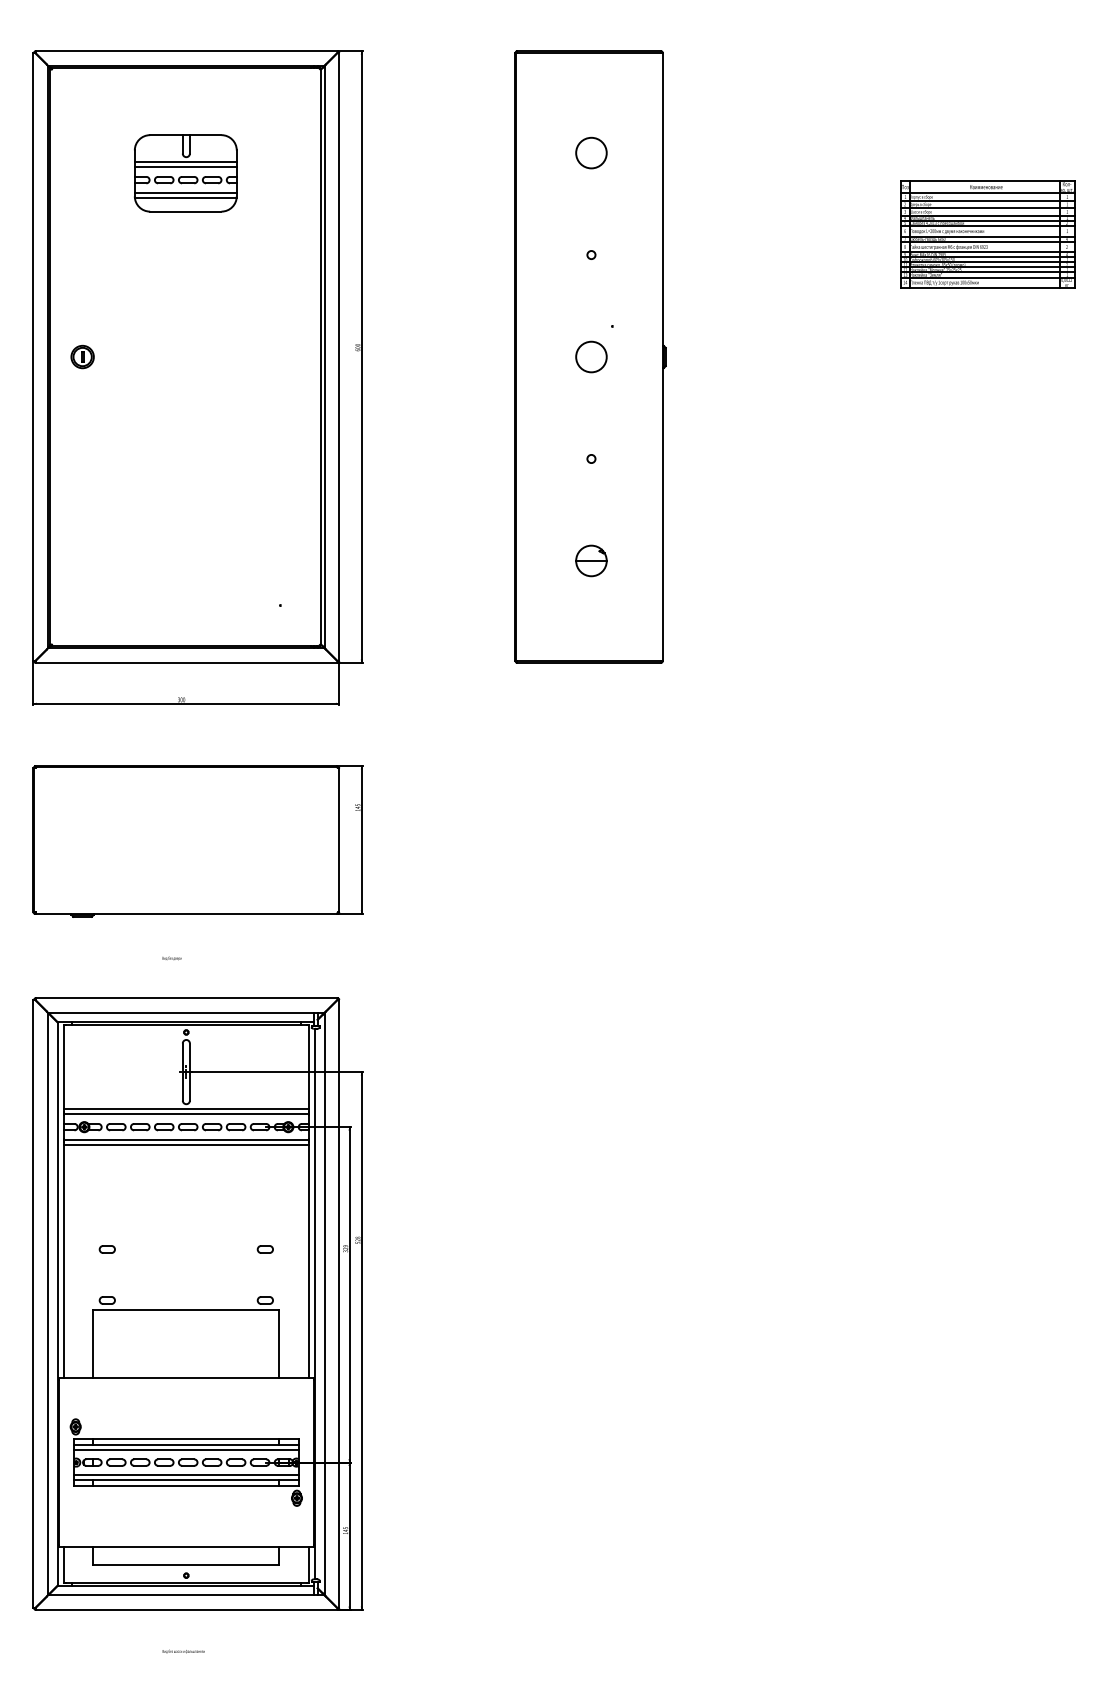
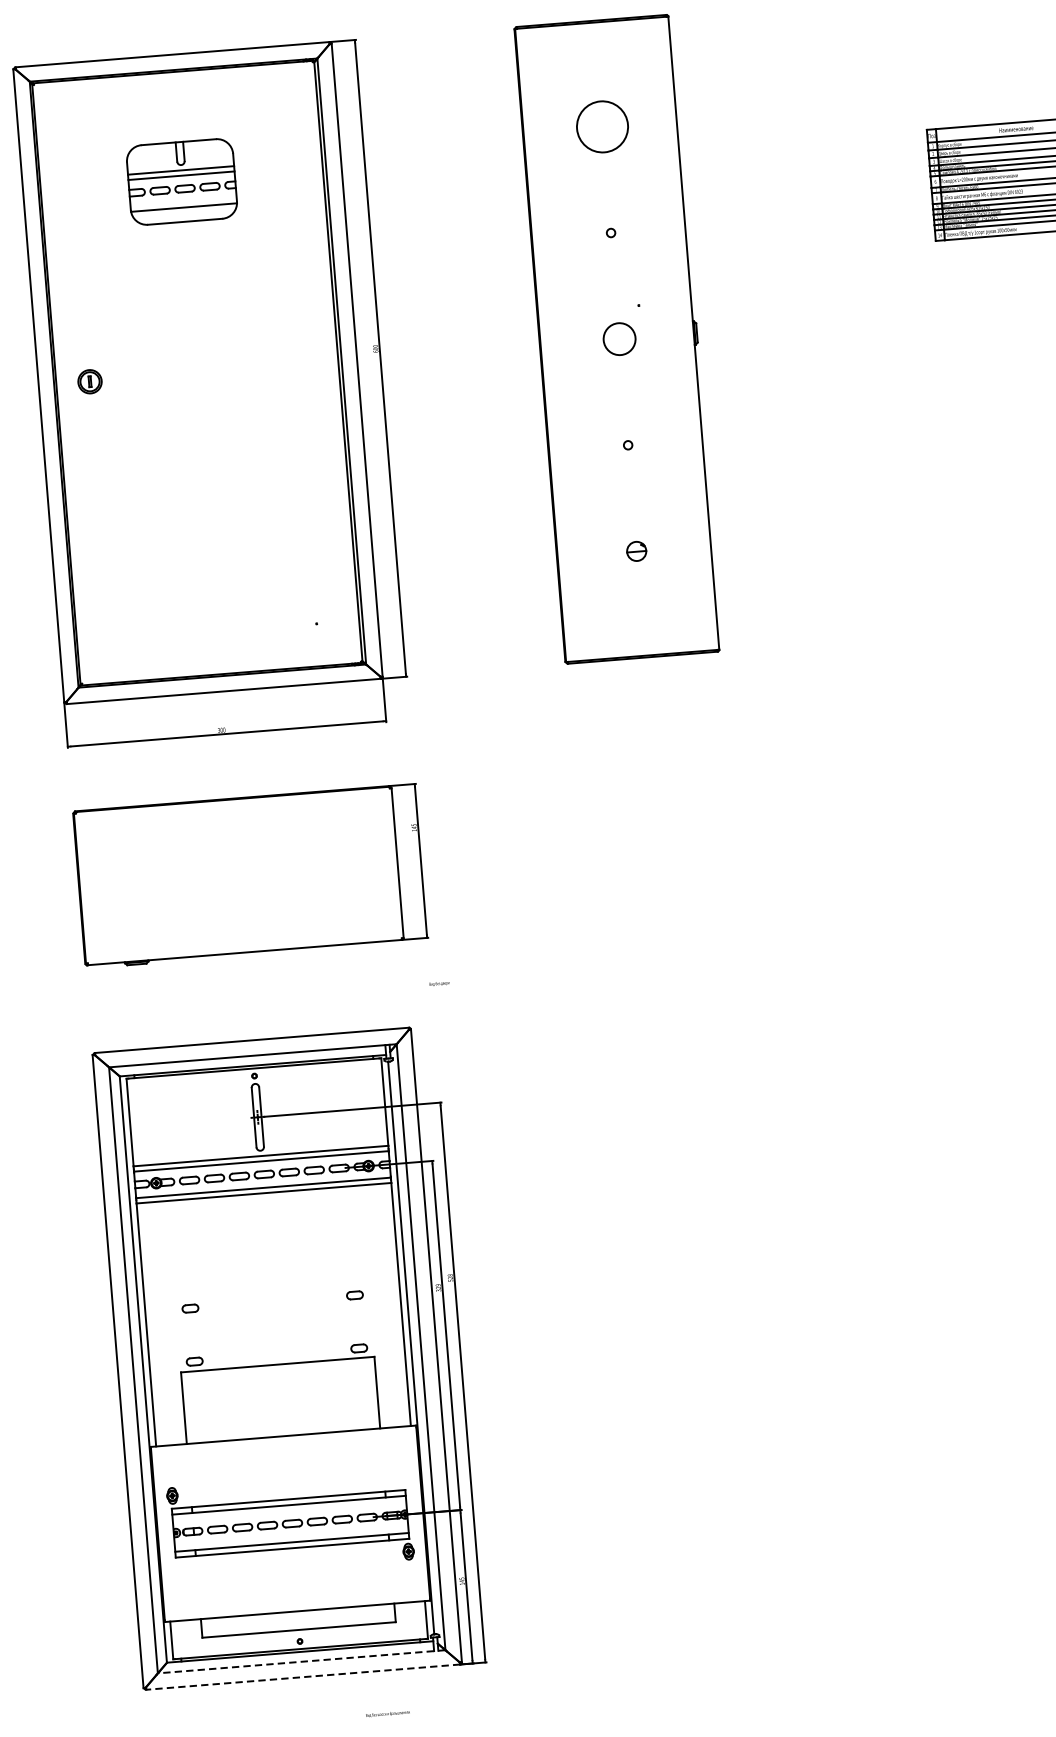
circle: (591, 152) -> (602, 126), size x1.6
line: (185, 192) -> (183, 201), removed
part: (591, 560) -> (636, 550), size x0.6
text: (171, 958) -> (438, 983), moved
line: (186, 1449) -> (289, 1510), removed
line: (186, 1475) -> (291, 1537), removed
line: (186, 1595) -> (301, 1662), solid -> dashed
line: (186, 1609) -> (303, 1676), solid -> dashed
text: (183, 1651) -> (387, 1713), moved

